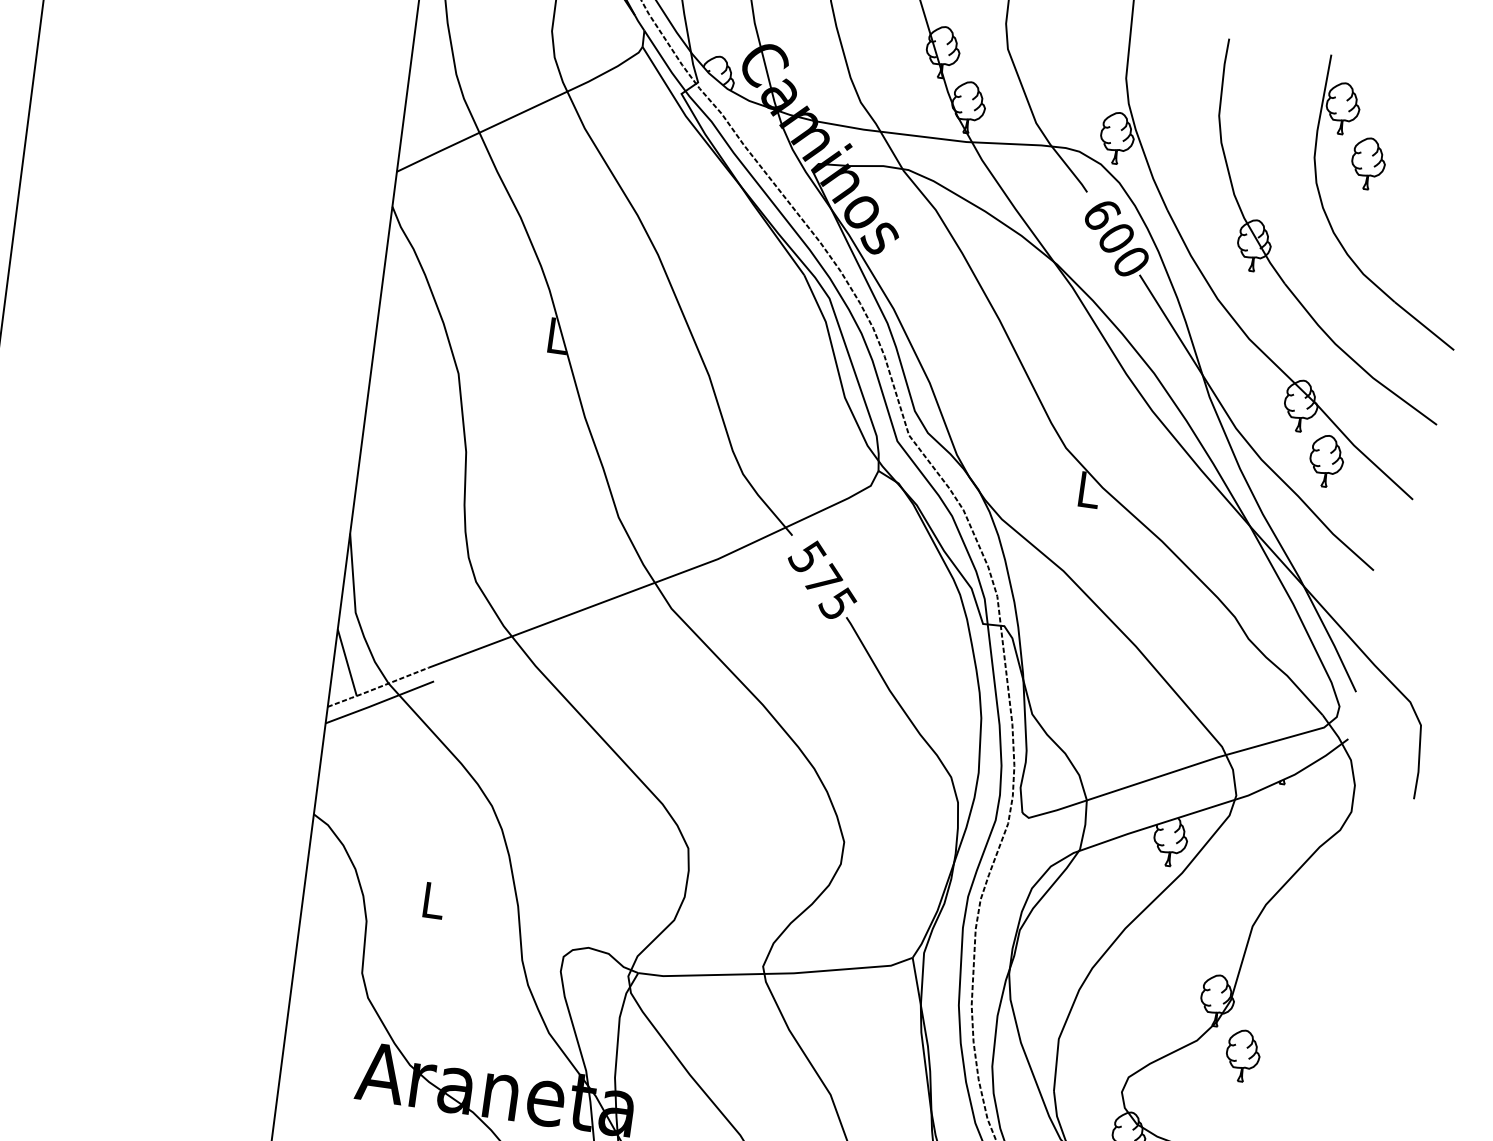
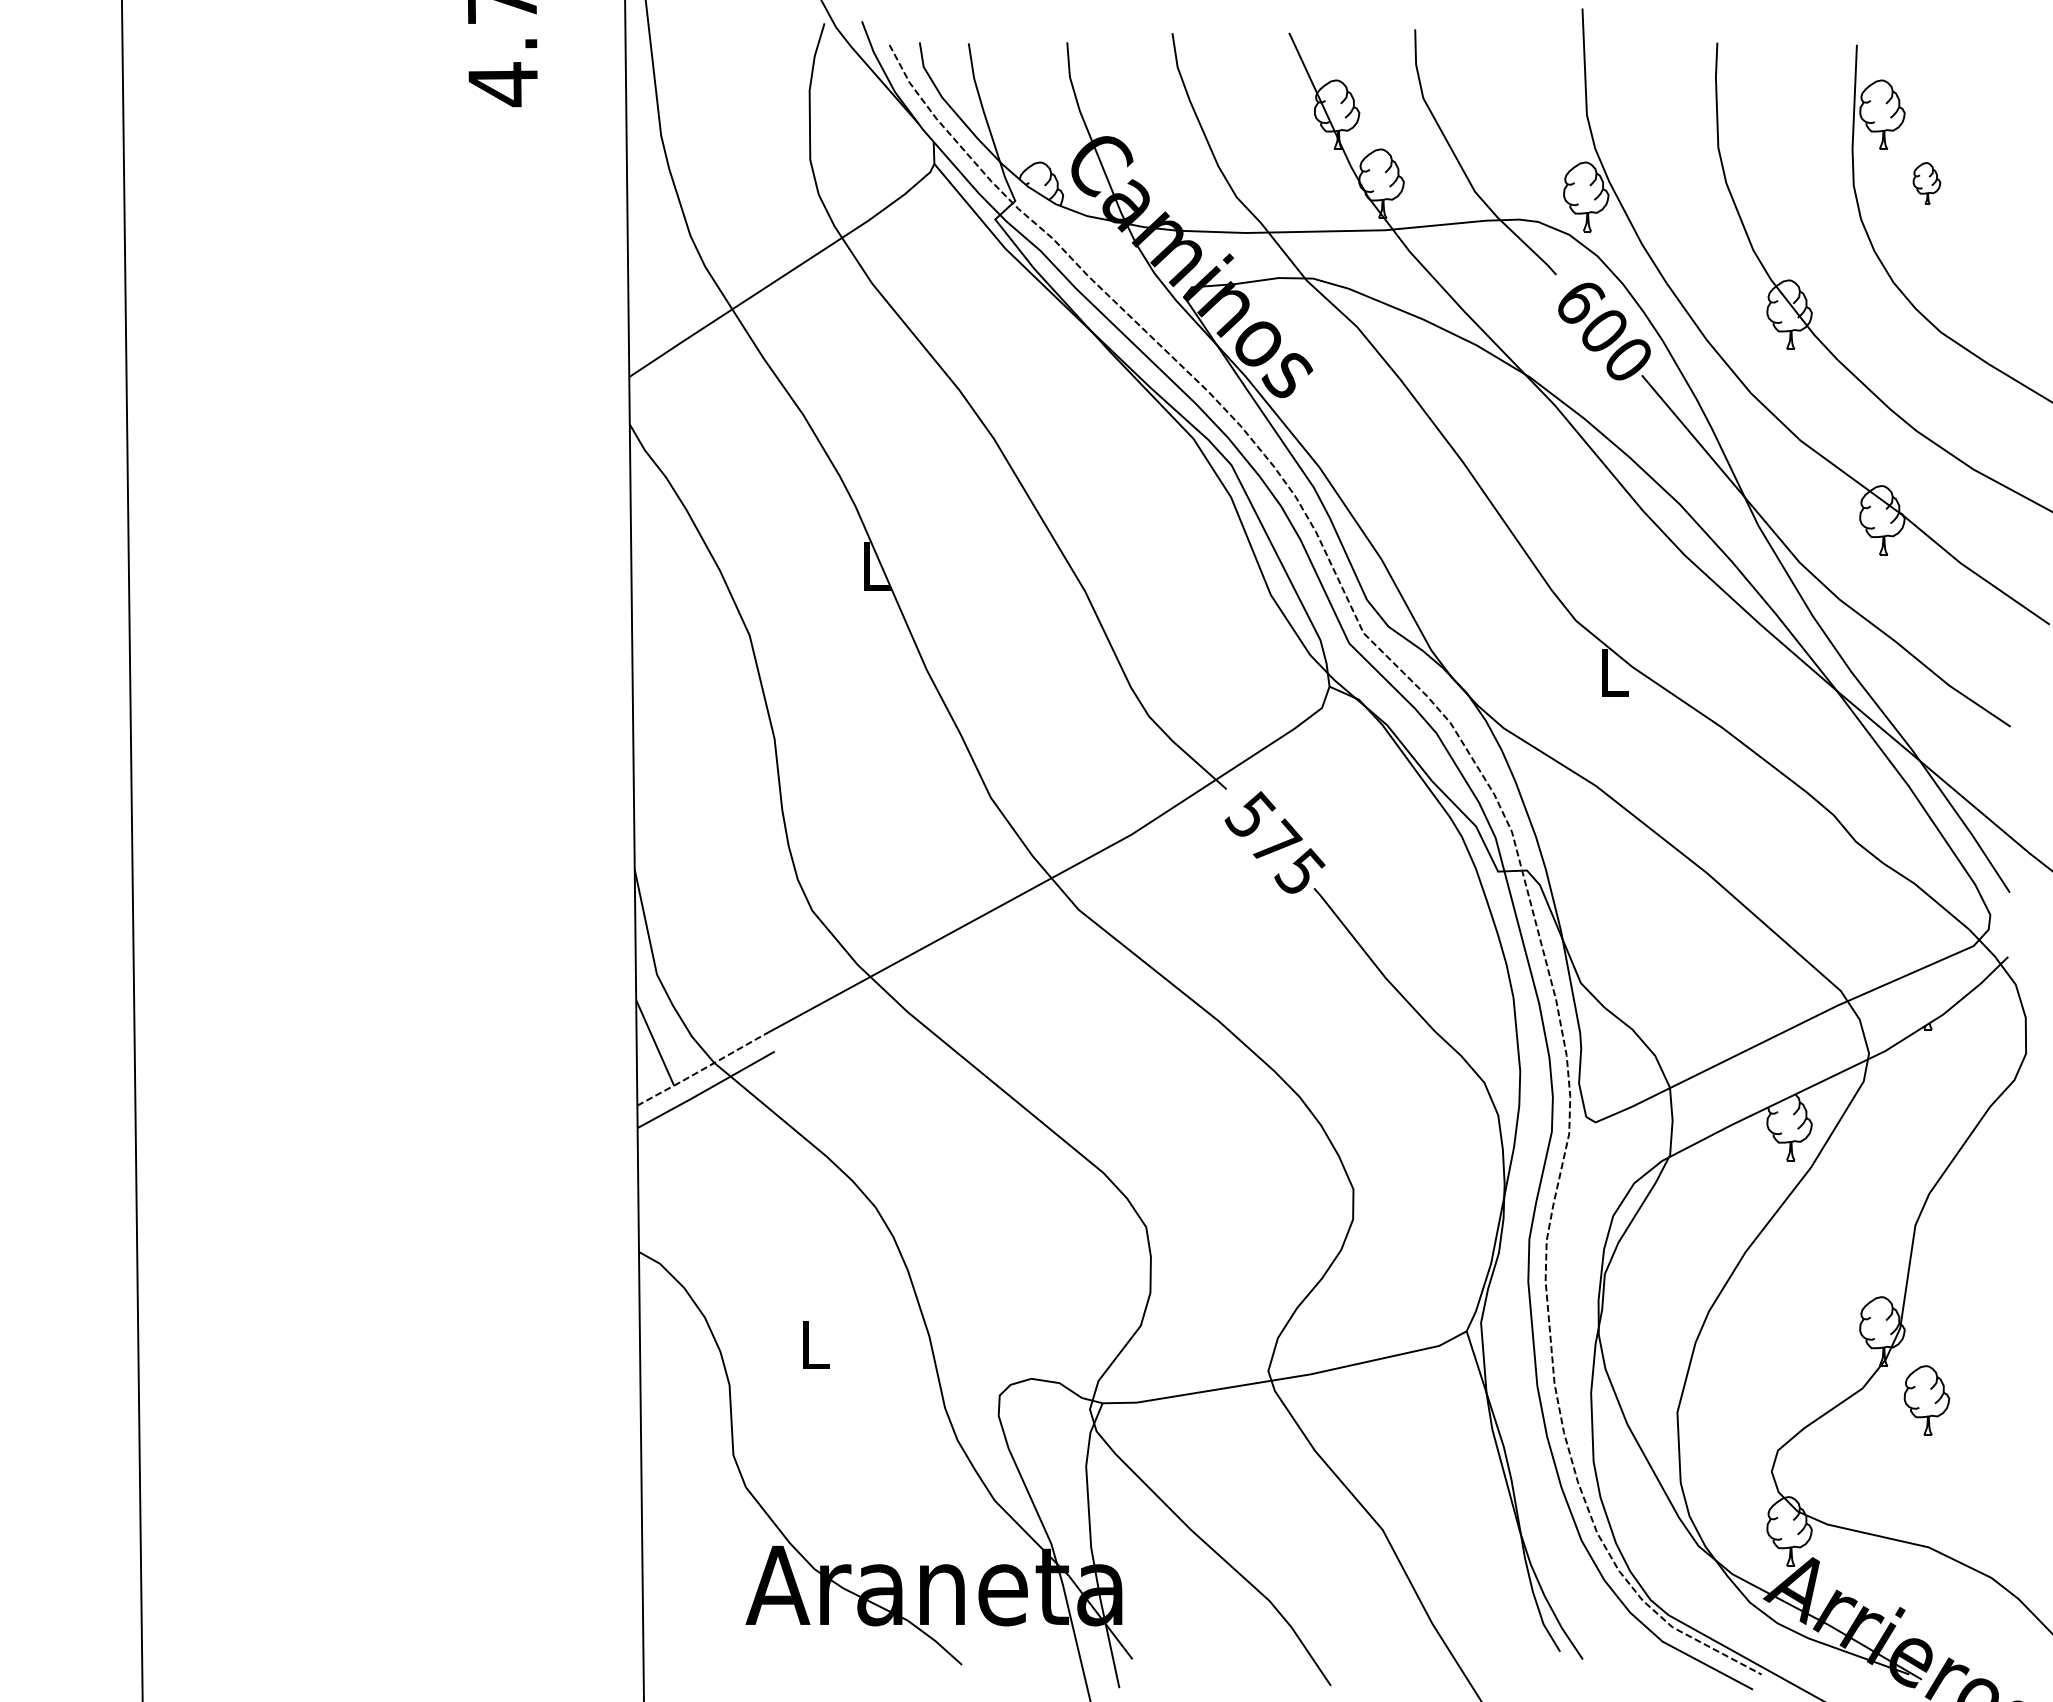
part: (1368, 163) -> (1926, 183), size x0.6
part: (1326, 461) -> (1926, 589), removed

